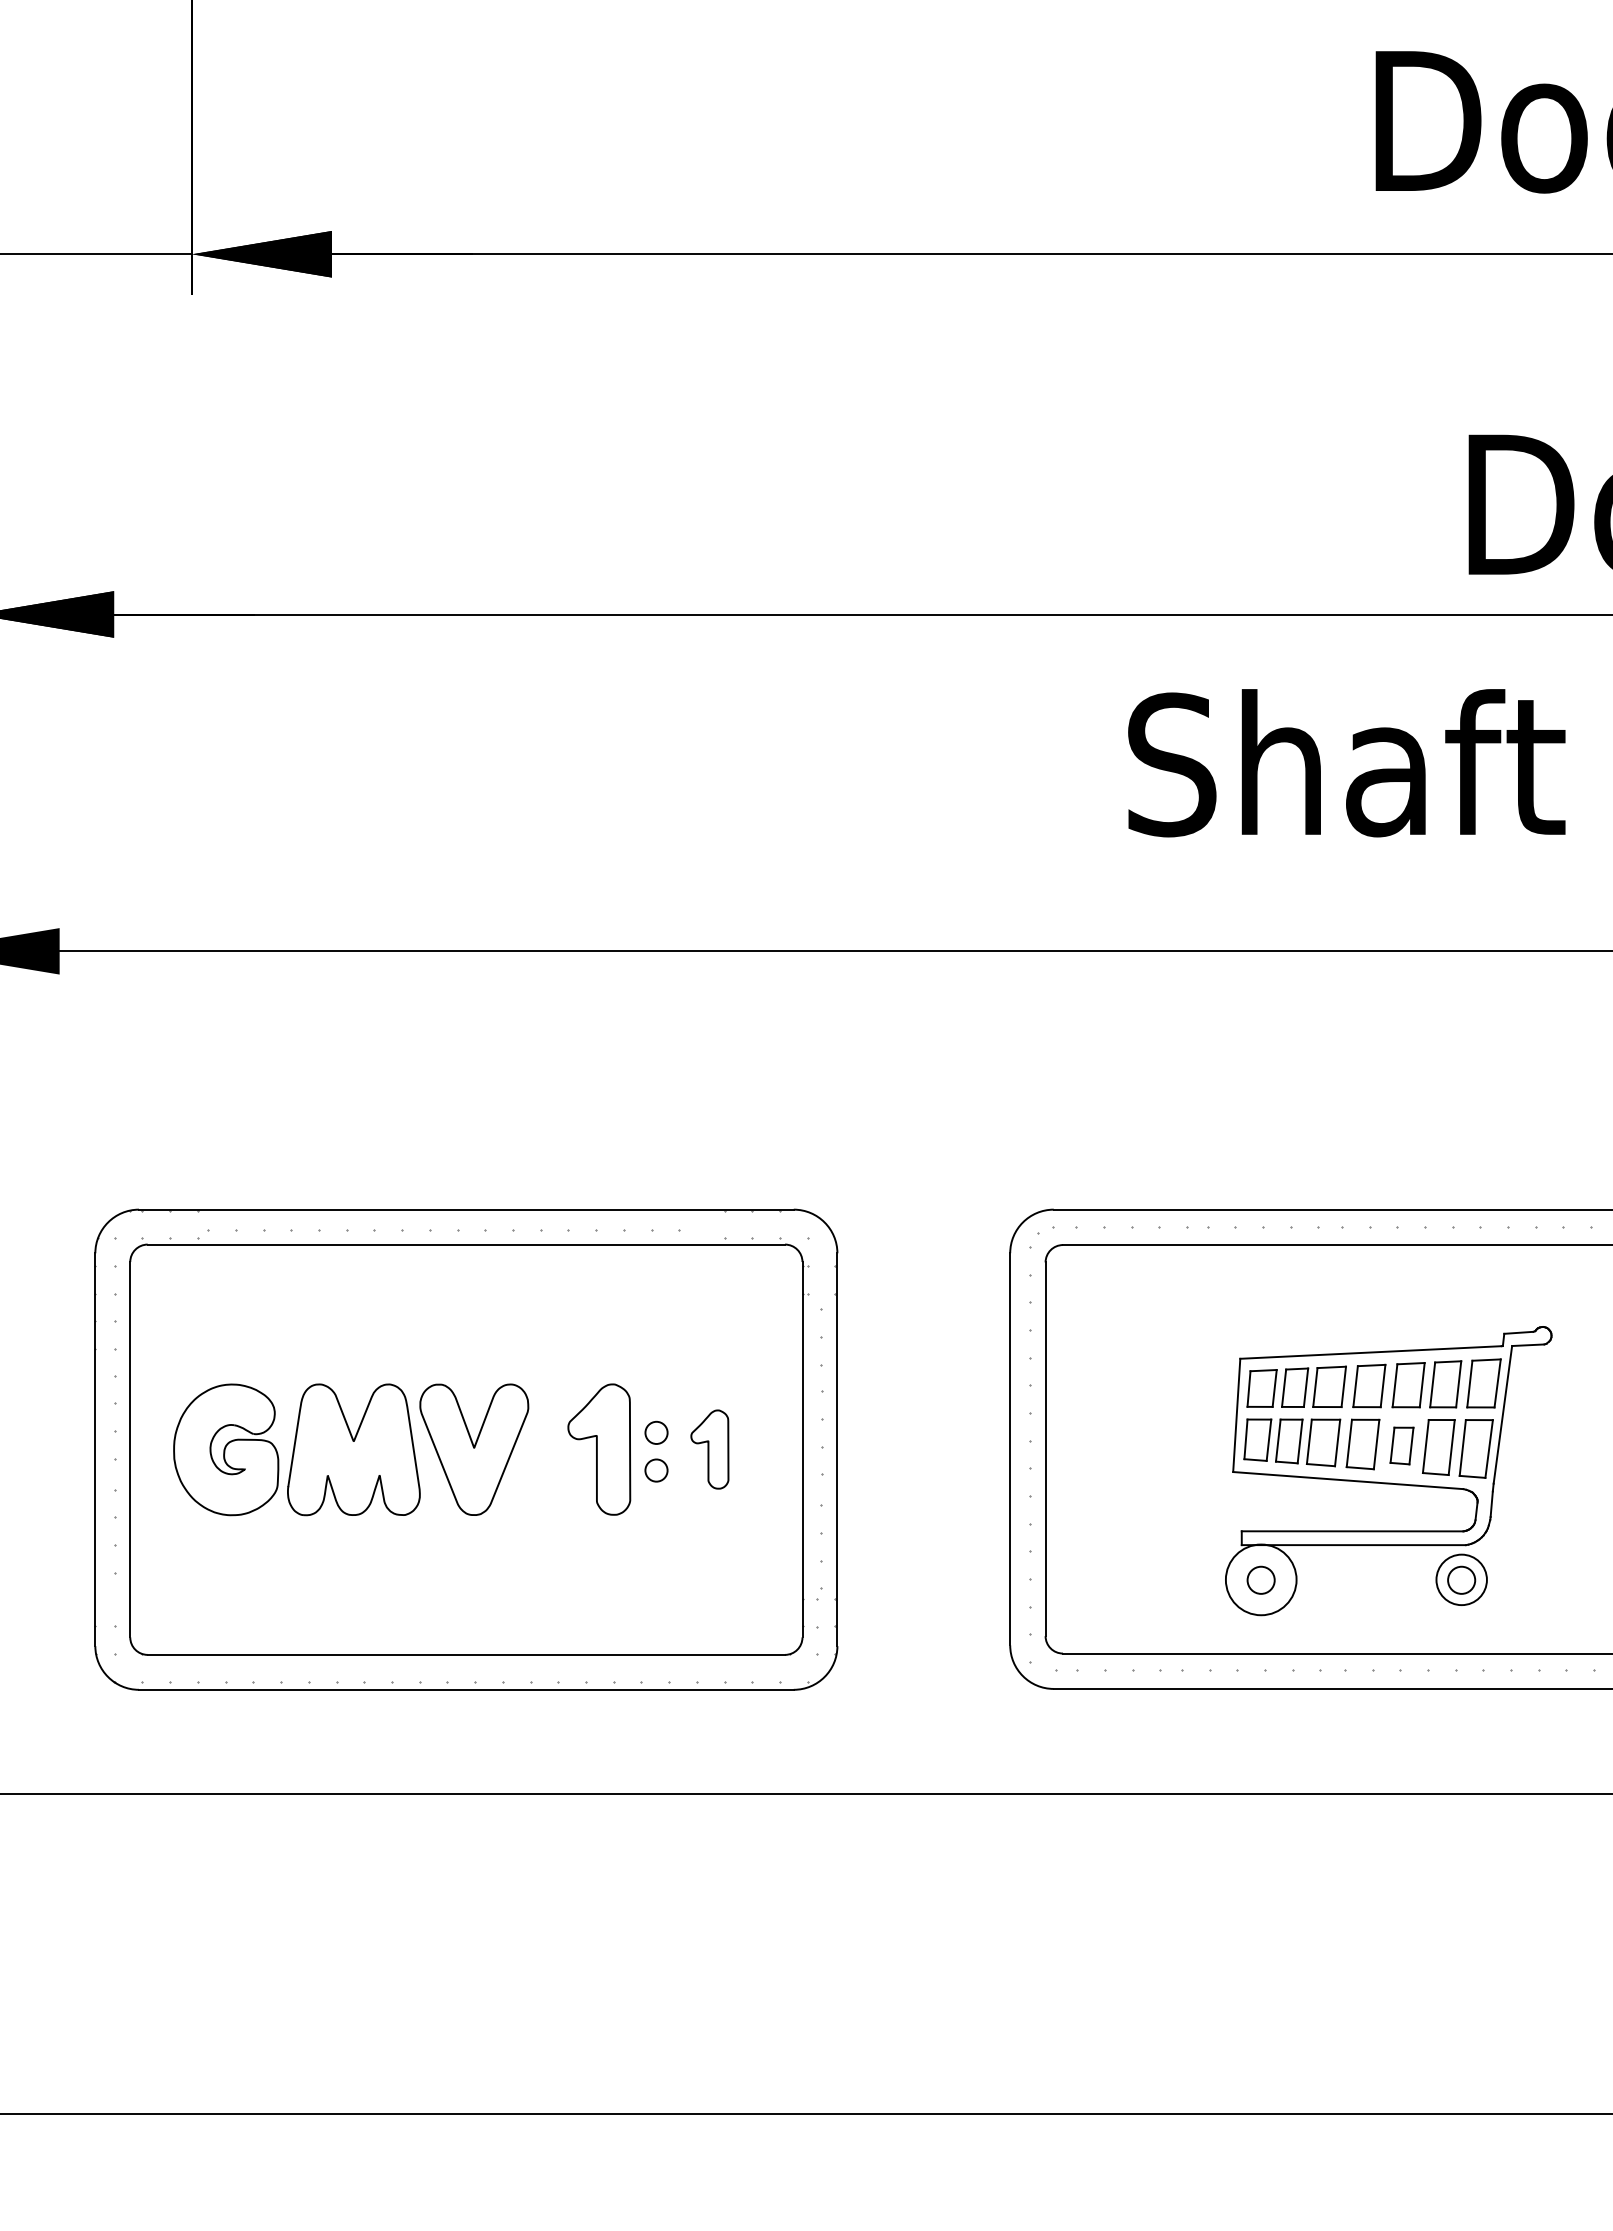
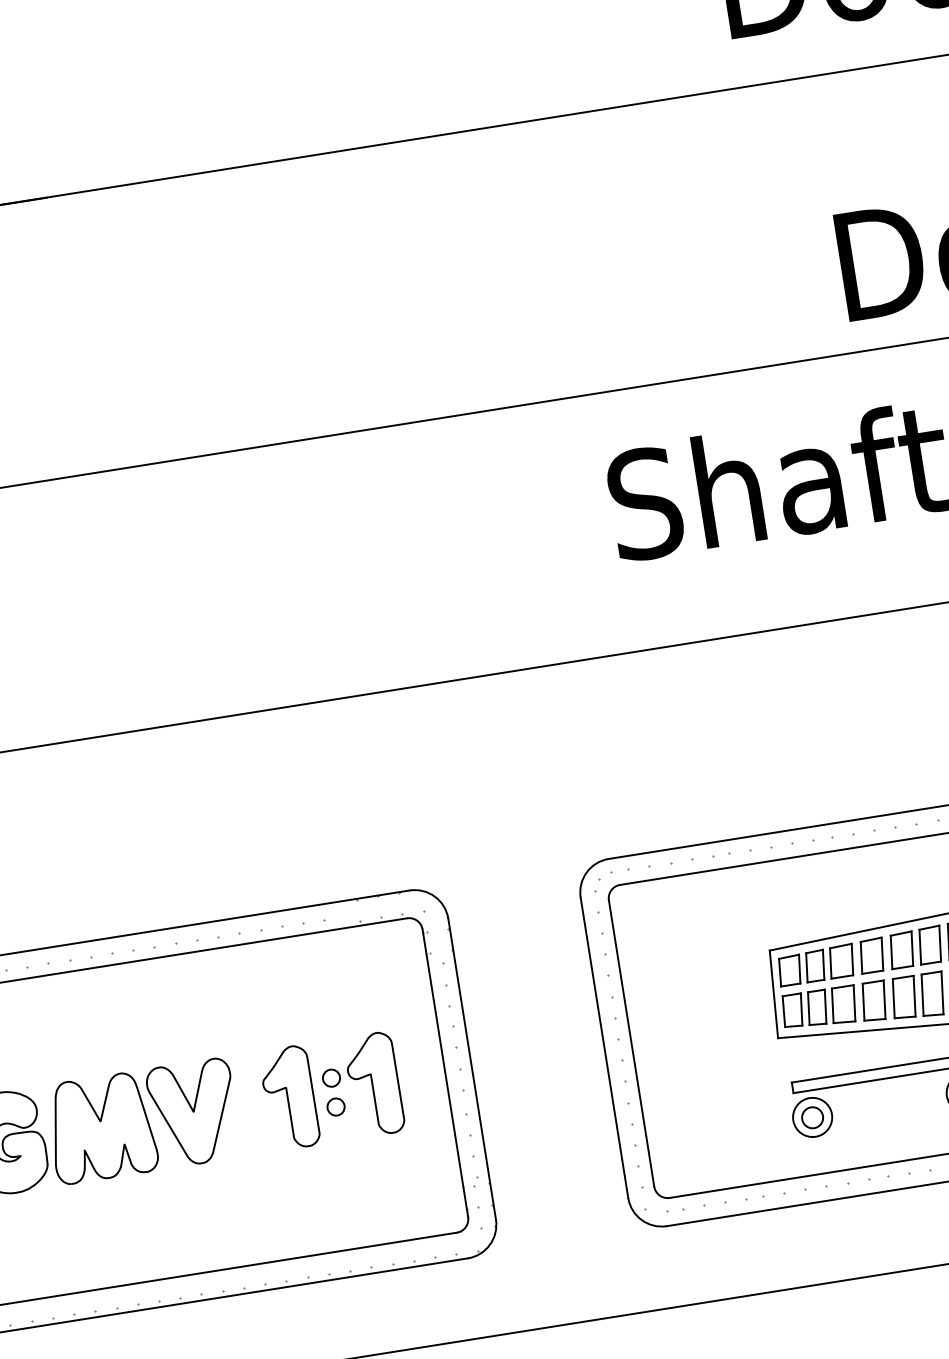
part: (1401, 1445) -> (903, 997), size x1.43
part: (709, 1449) -> (374, 1084), size x1.67
circle: (1260, 1579) -> (812, 1117), size x0.71

